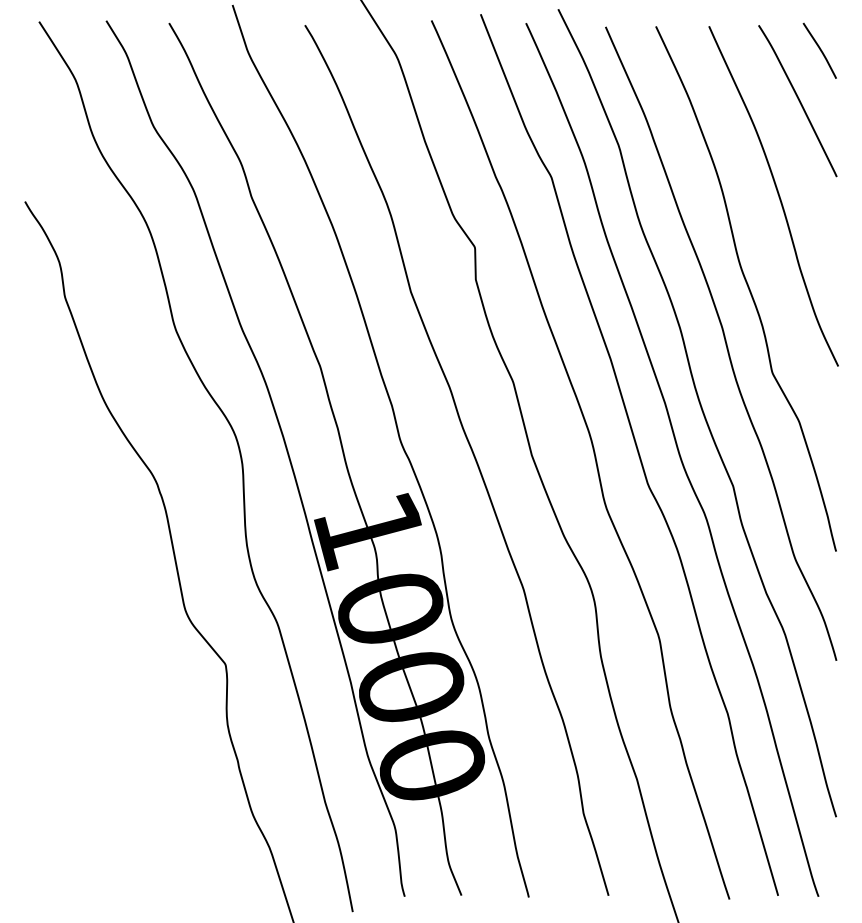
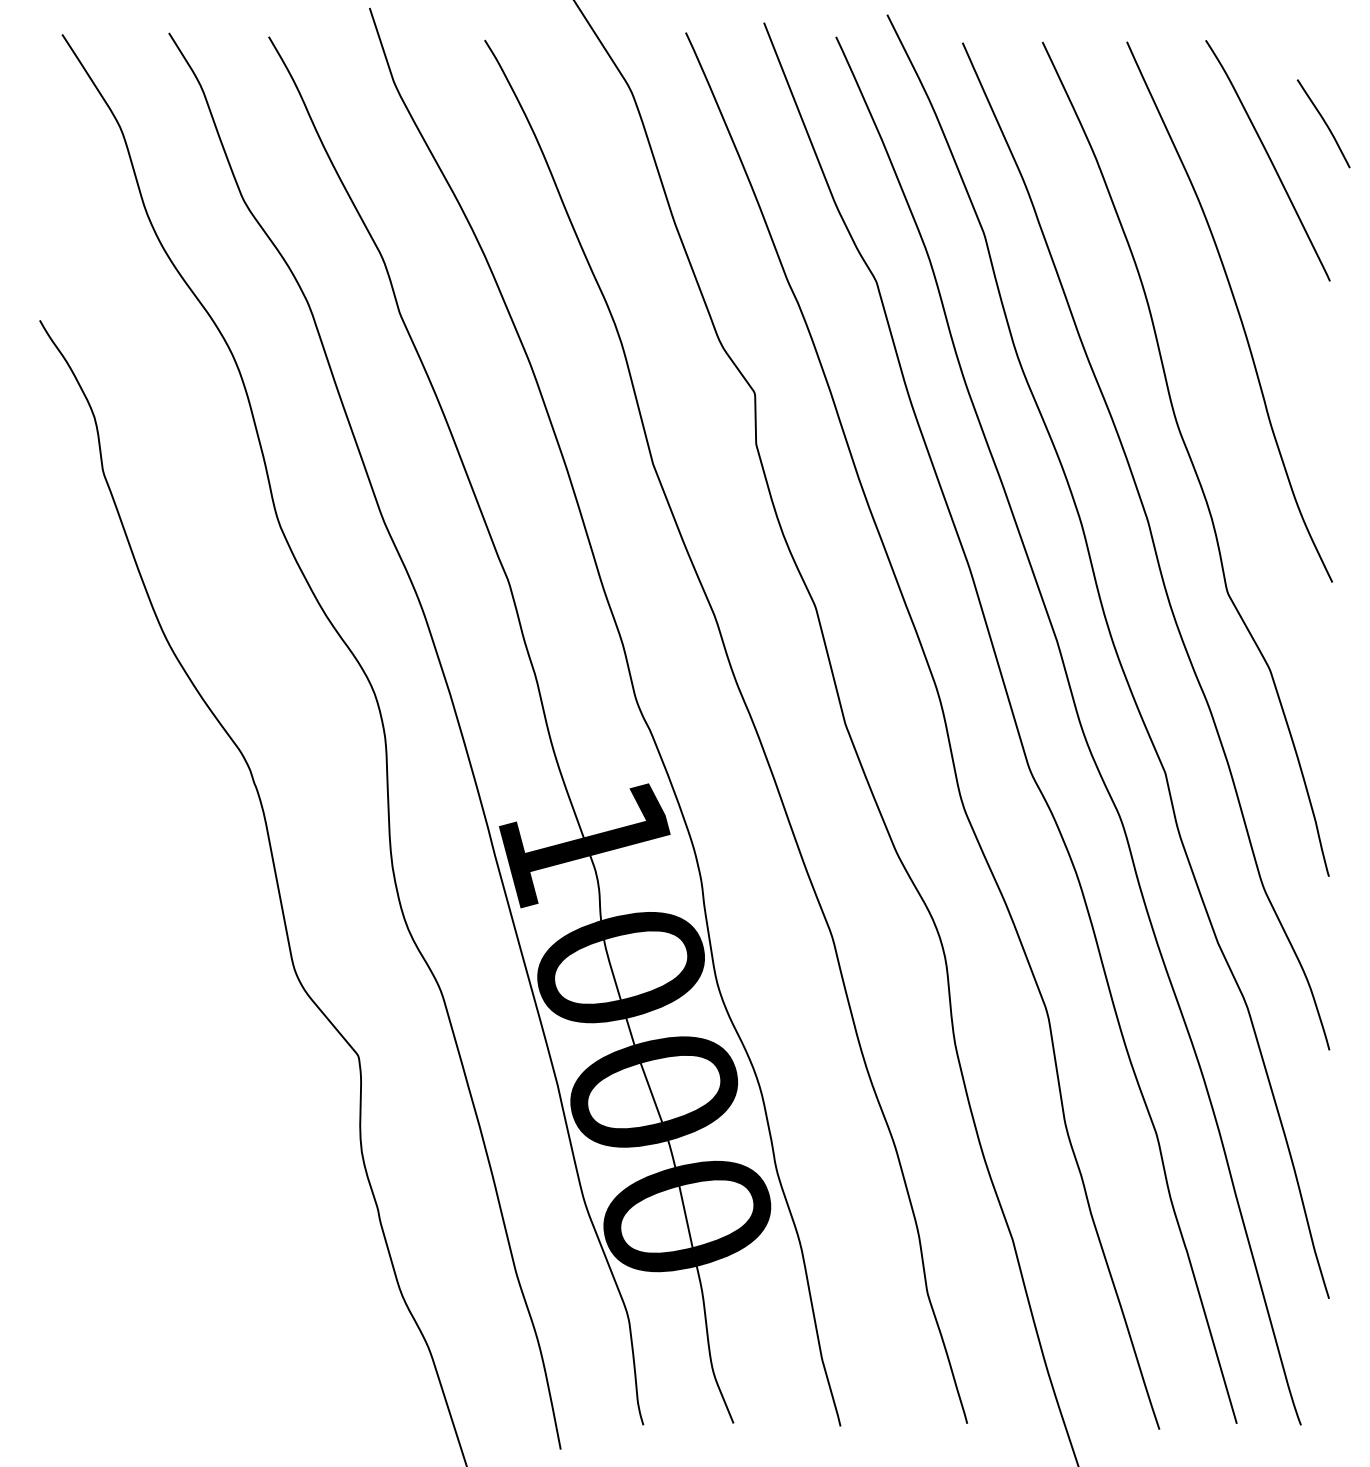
curve: (819, 49) -> (1323, 121), moved

